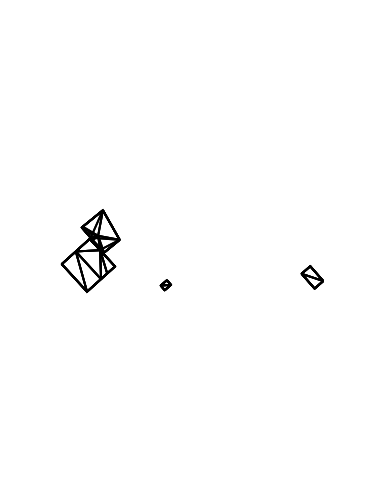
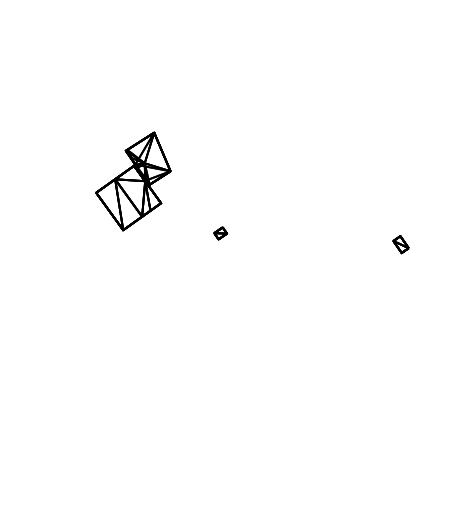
part: (311, 277) -> (400, 244), size x0.6

